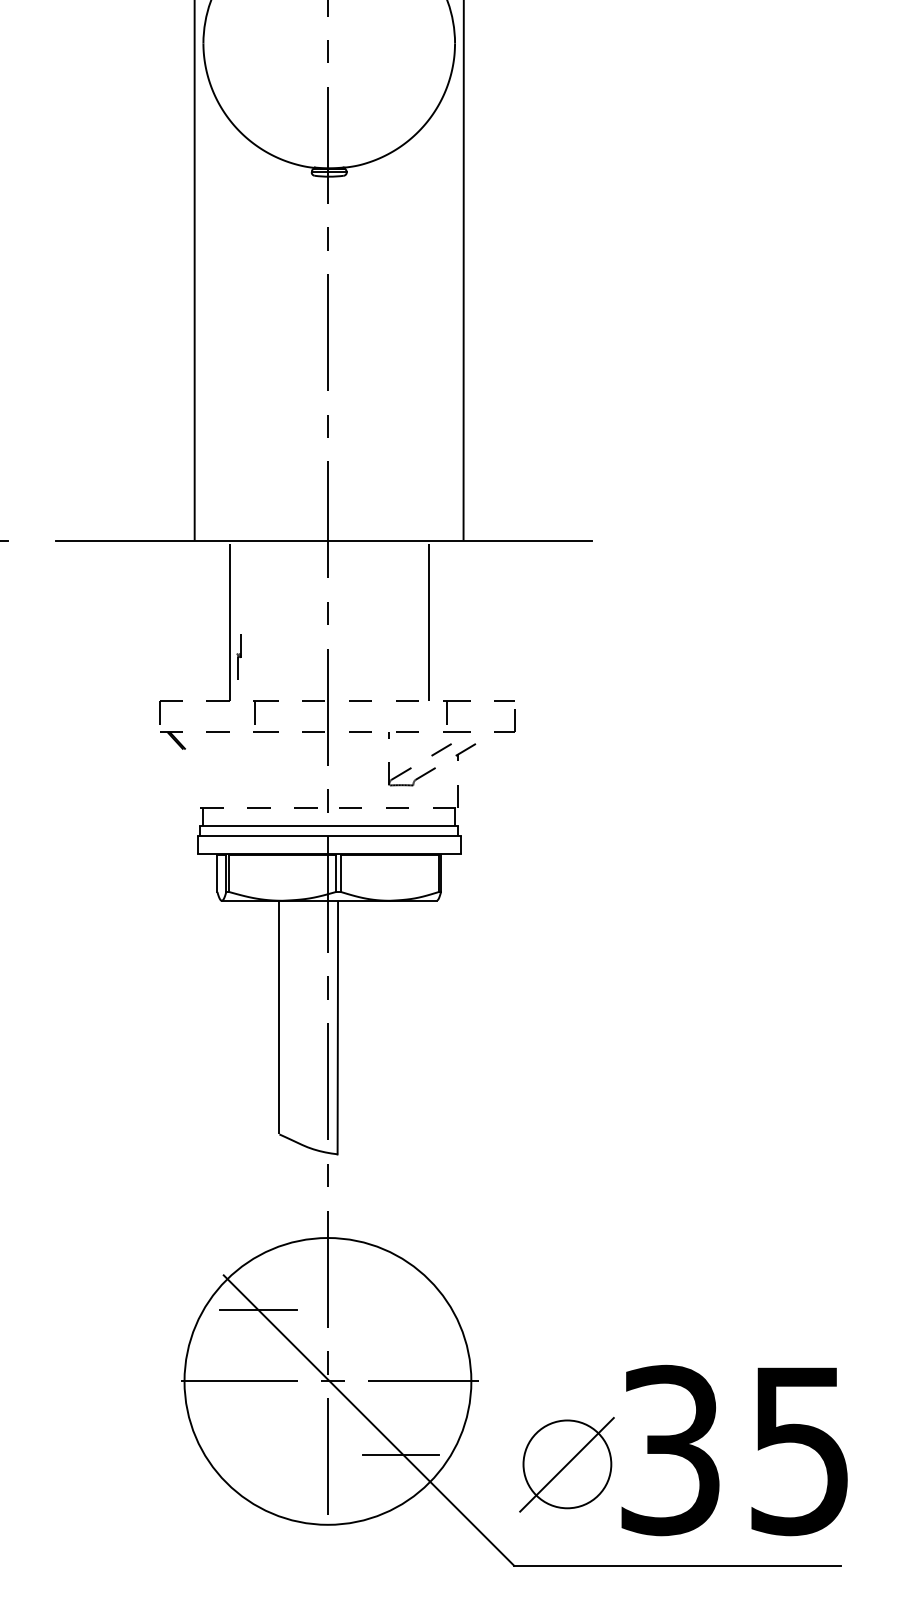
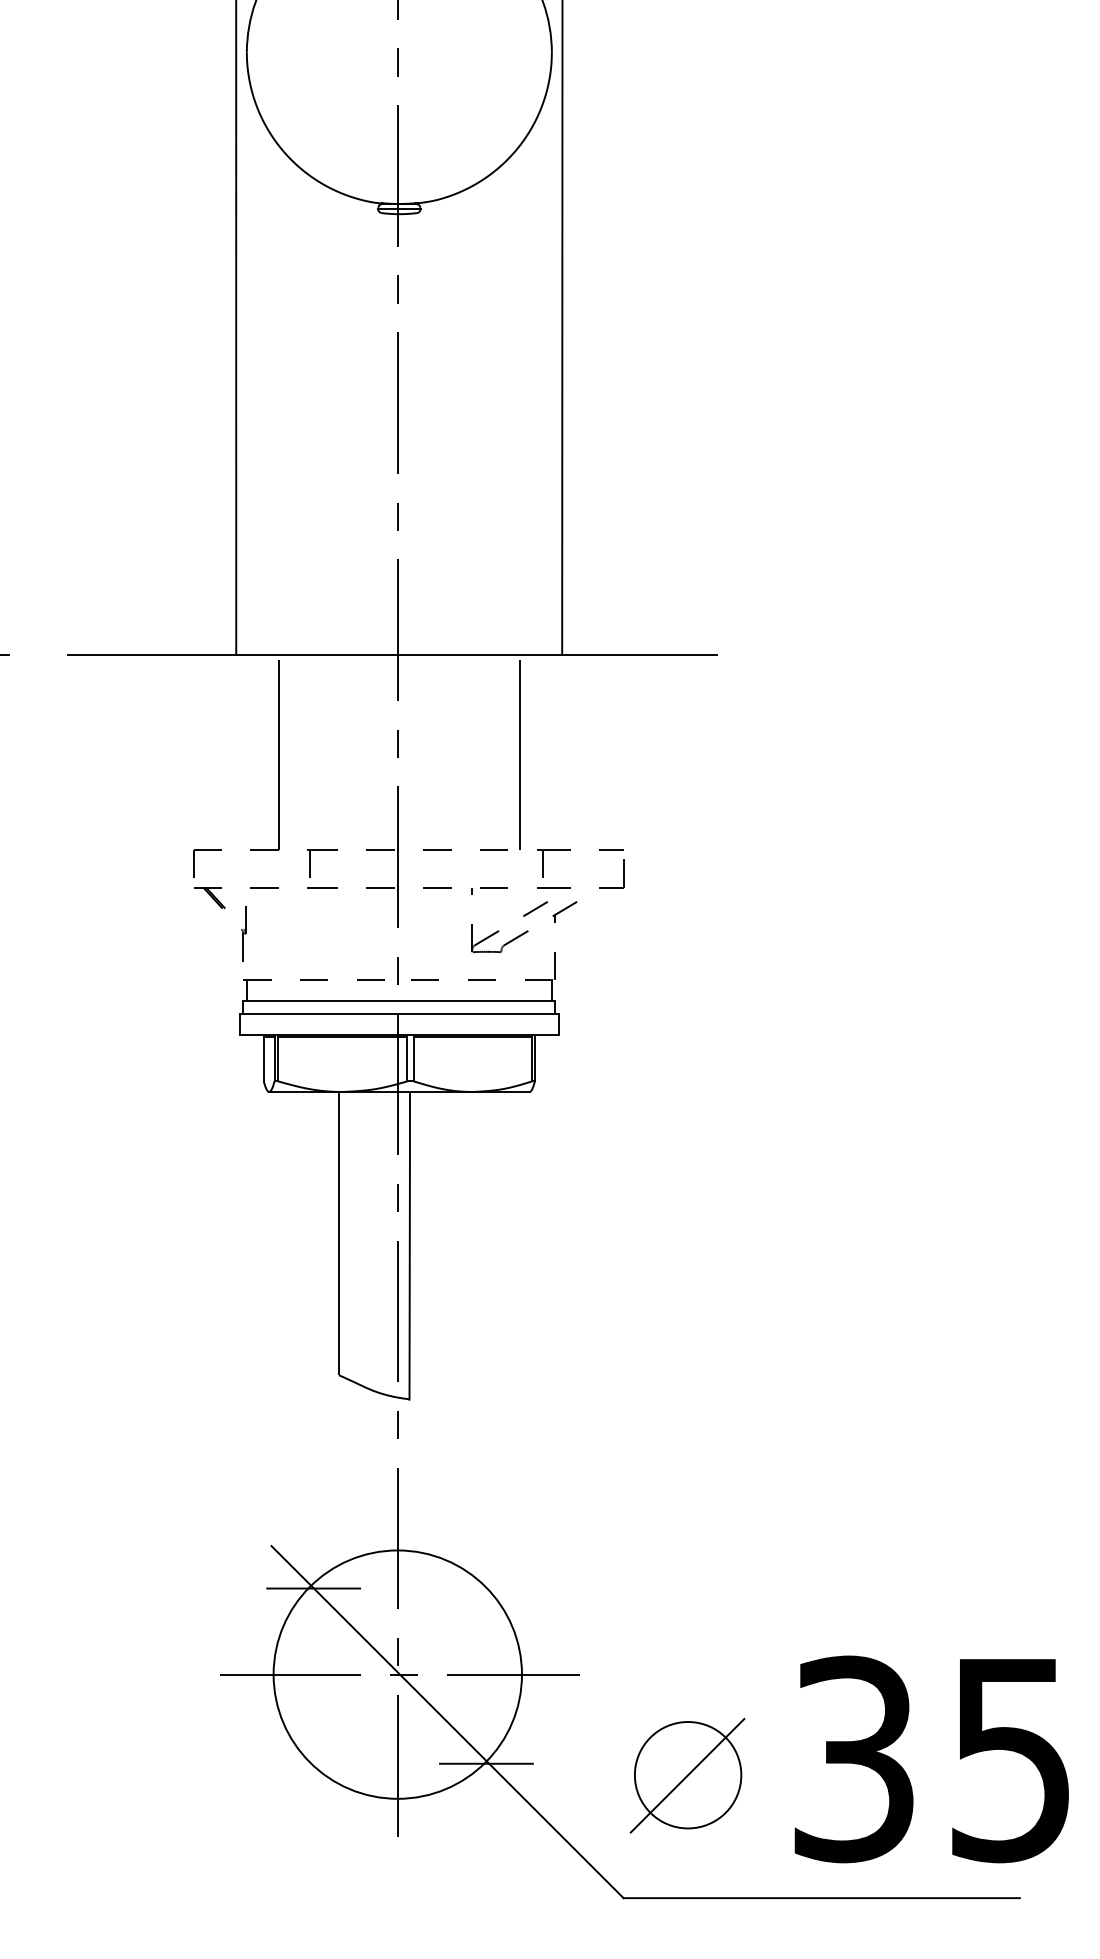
part: (238, 657) -> (243, 933), moved
circle: (327, 1381) -> (397, 1674), size x0.71
text: (734, 1450) -> (931, 1759), moved

